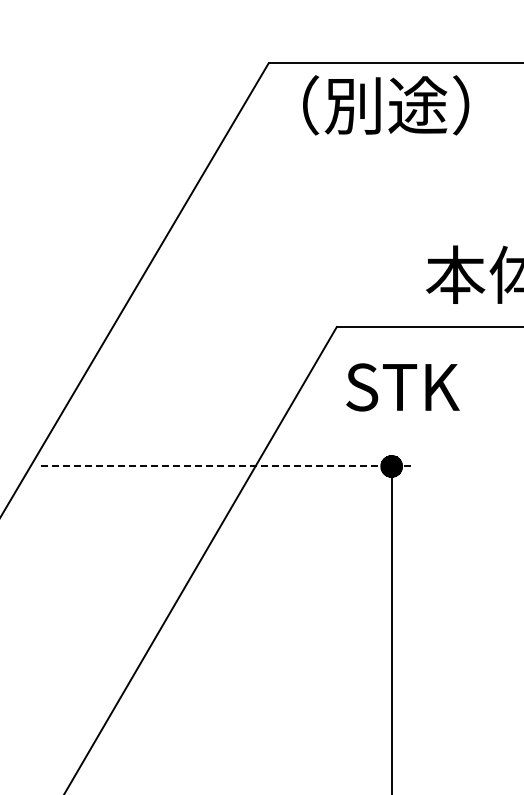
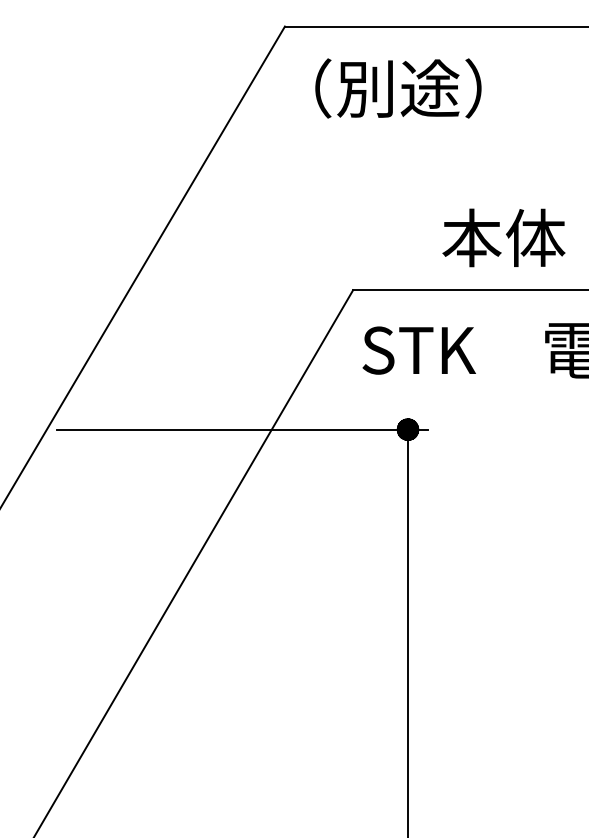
text: (386, 105) -> (398, 88), moved
line: (226, 466) -> (242, 429), dashed -> solid

